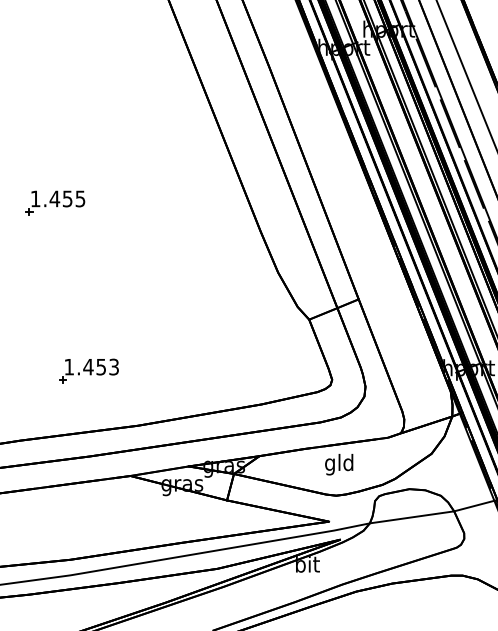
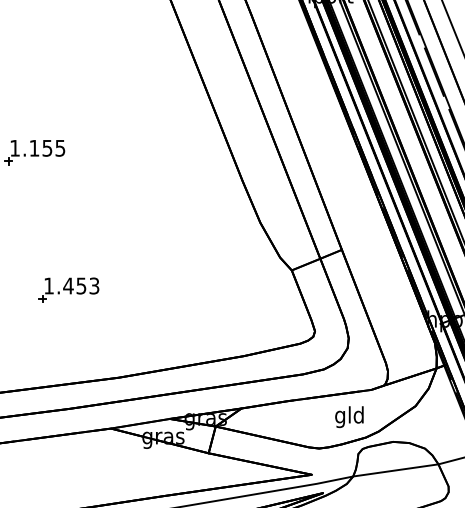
text: (54, 198) -> (34, 147), 1.455 -> 1.155
part: (88, 370) -> (68, 289), moved
text: (339, 464) -> (349, 416), moved

